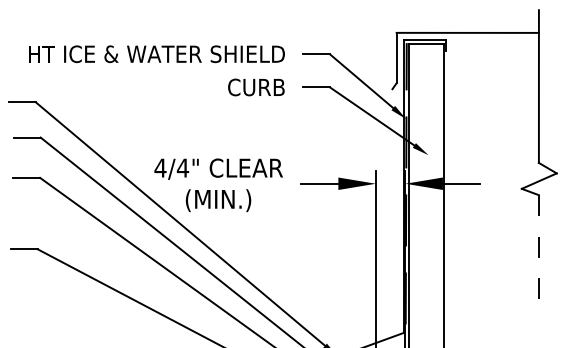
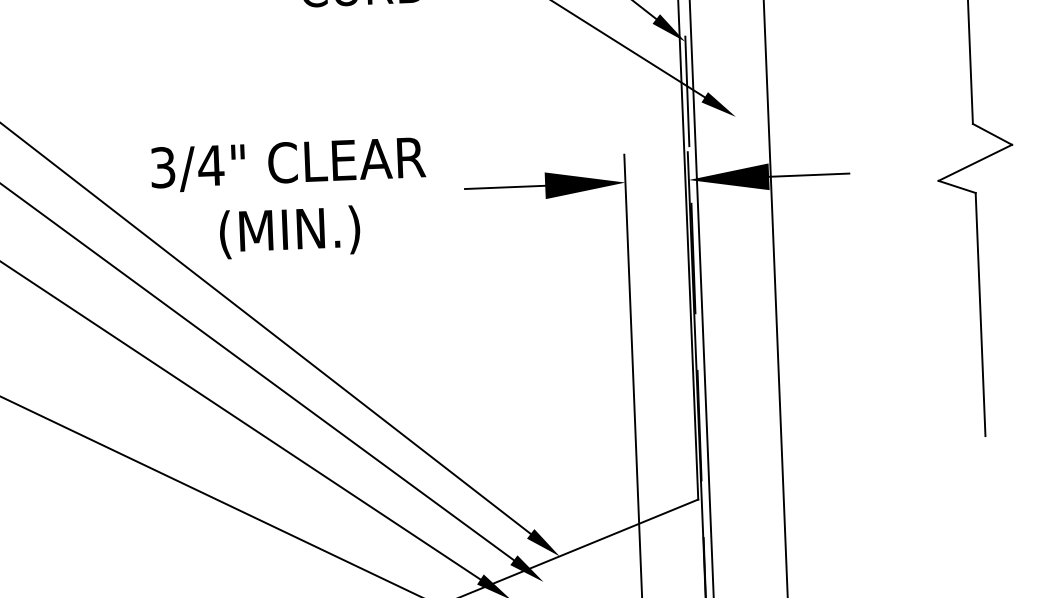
text: (160, 167) -> (162, 166), 4/4" -> 3/4"
line: (538, 251) -> (979, 313), dashed -> solid

